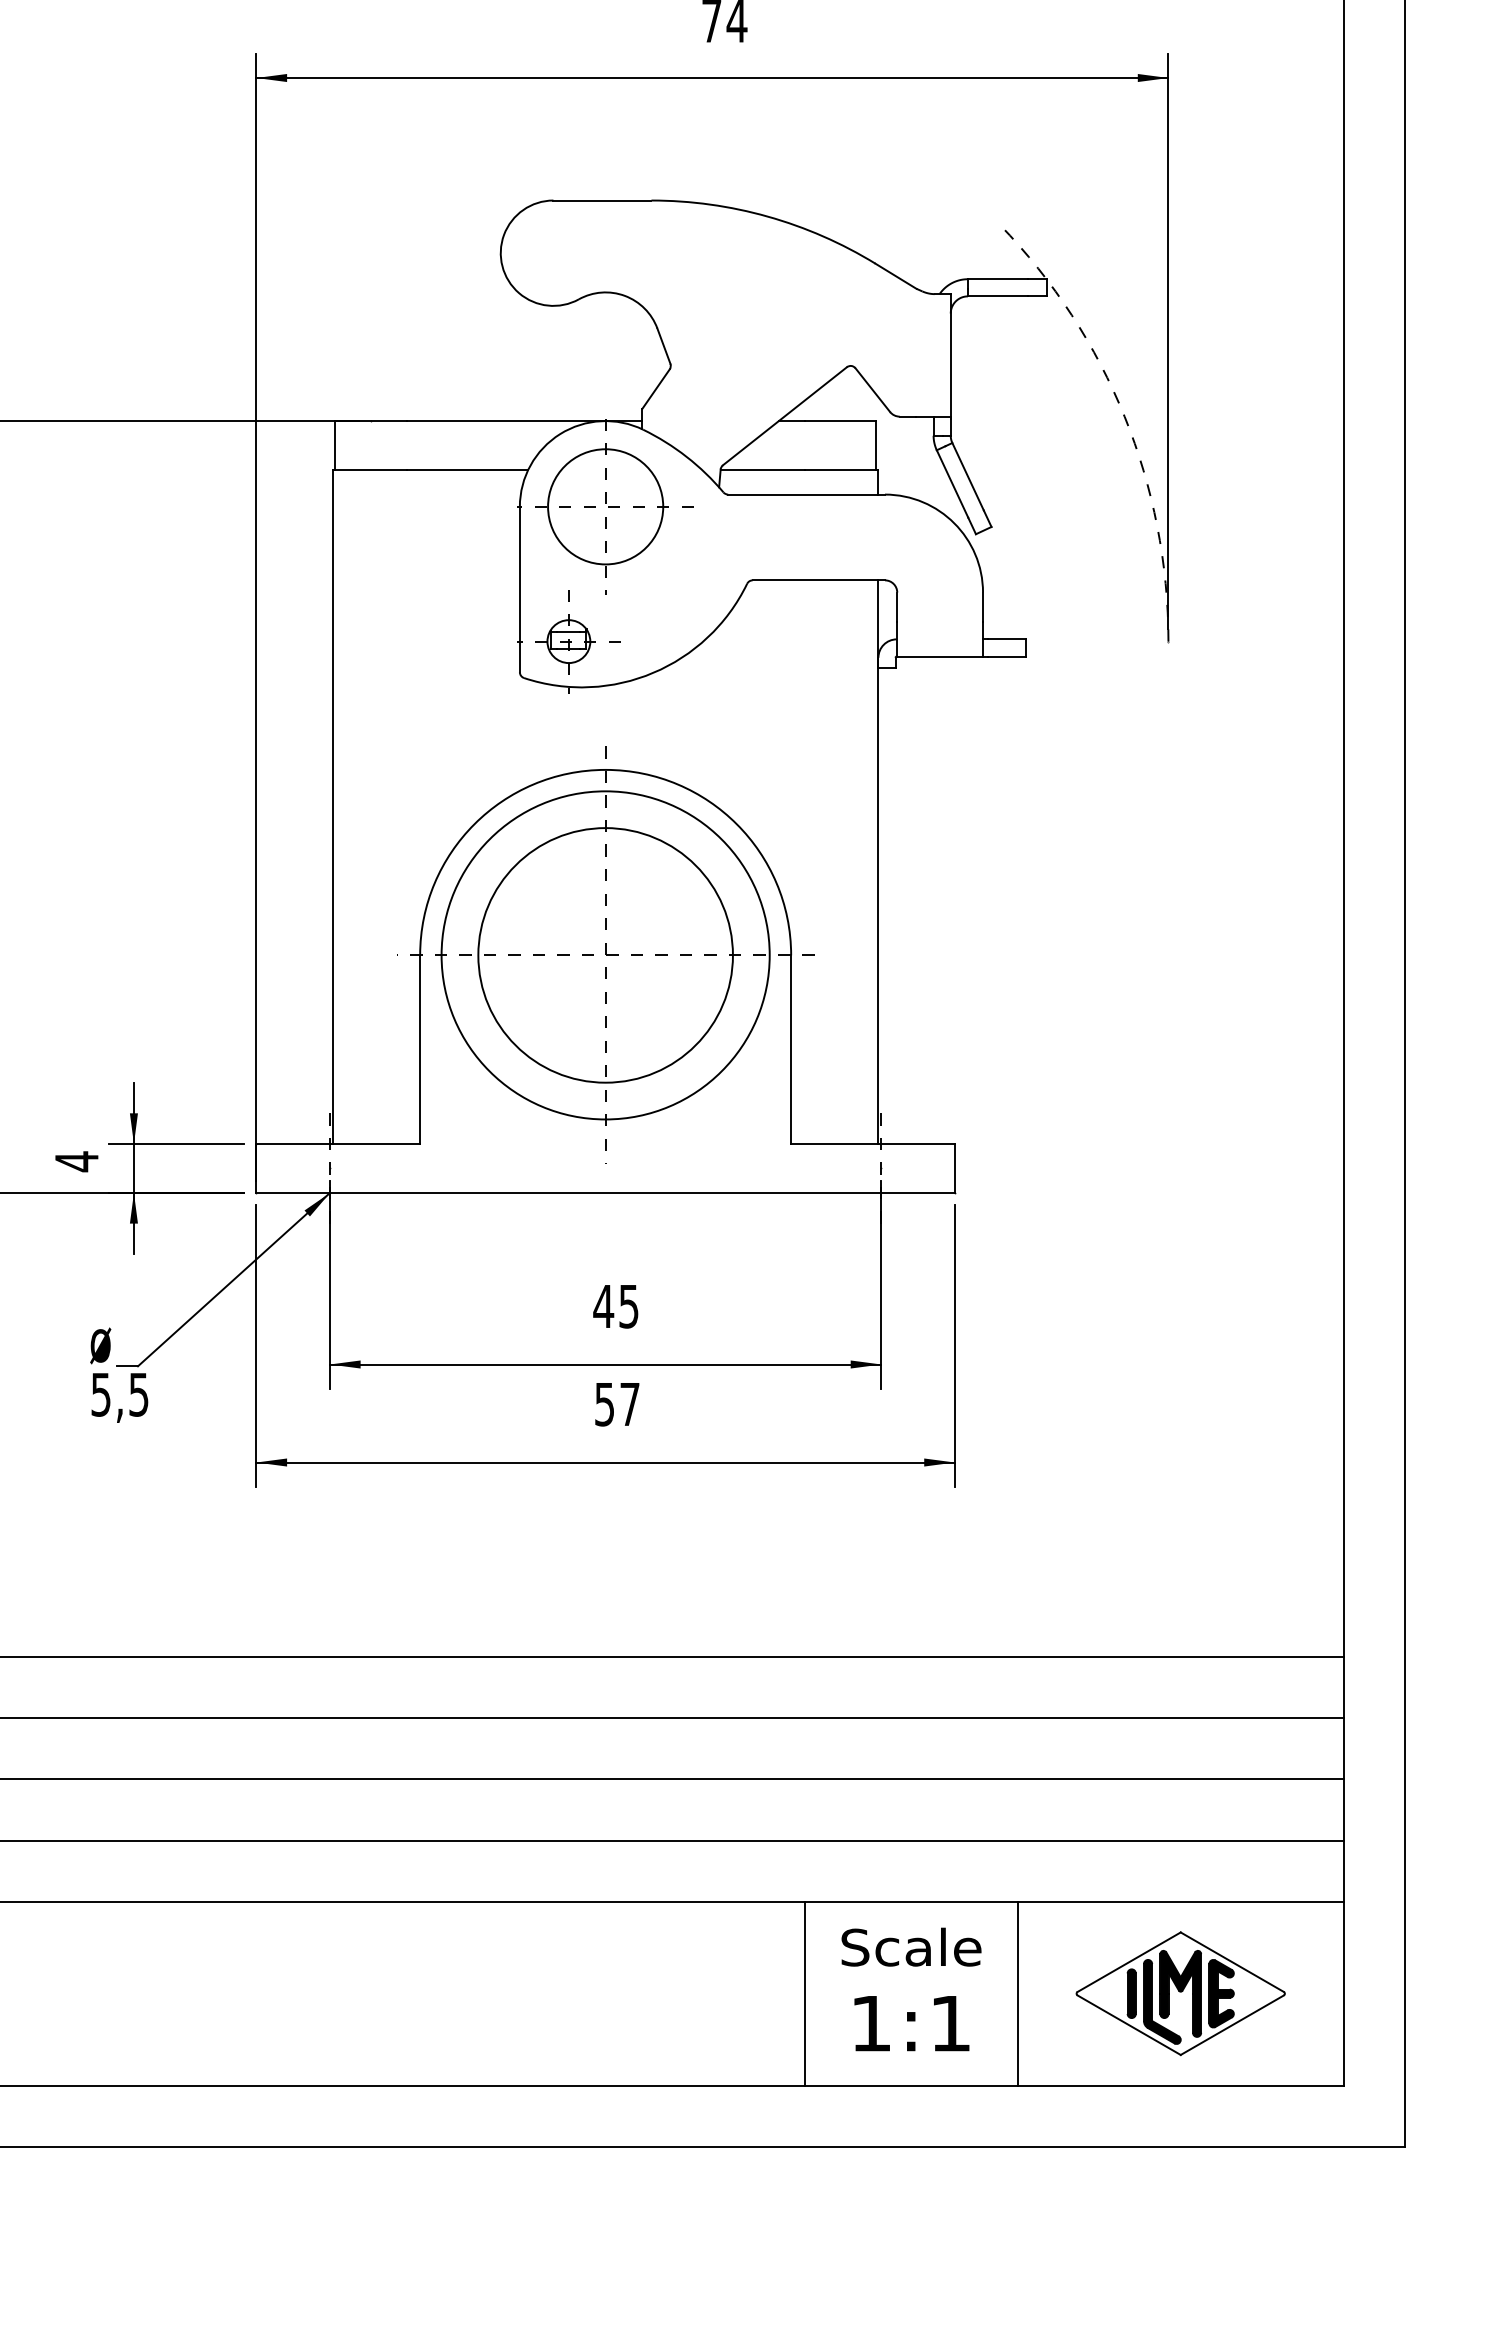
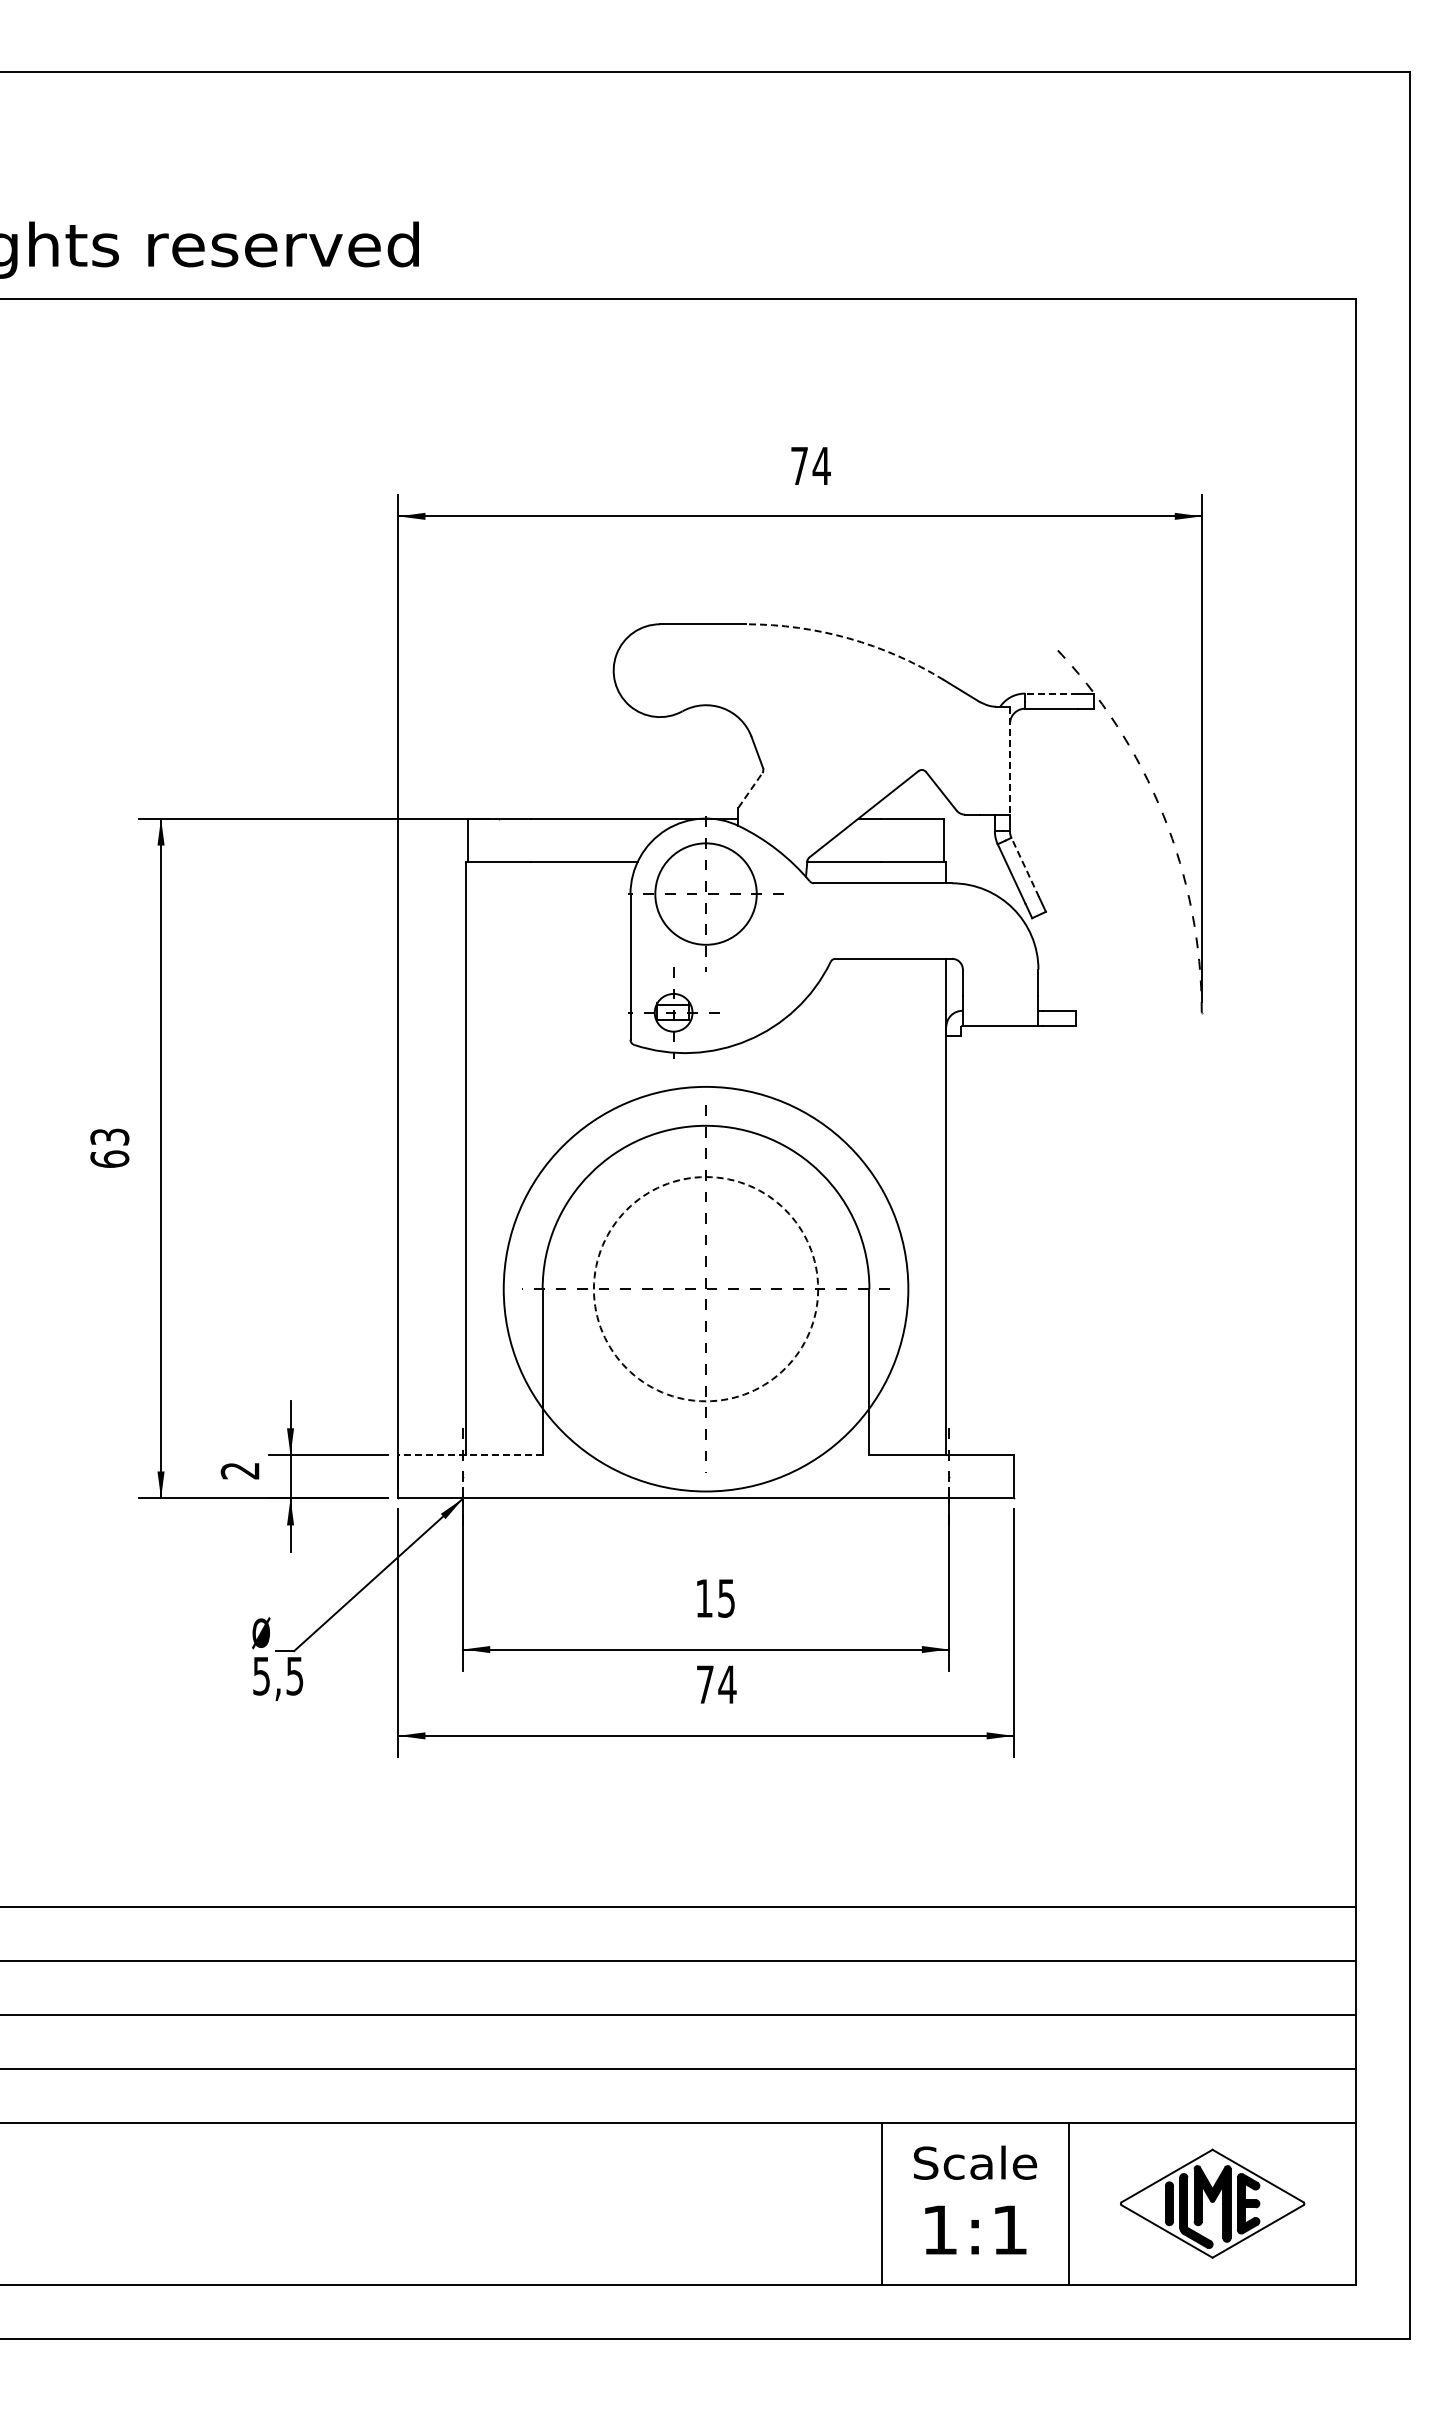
arc: (767, 216) -> (848, 638), solid -> dashed
line: (997, 279) -> (1051, 693), solid -> dashed
line: (951, 355) -> (1010, 760), solid -> dashed
line: (656, 389) -> (750, 790), solid -> dashed
line: (968, 476) -> (1025, 867), solid -> dashed
circle: (605, 954) -> (705, 1288), size x1.4
circle: (605, 955) -> (705, 1289), solid -> dashed
line: (338, 1144) -> (470, 1455), solid -> dashed
text: (75, 1161) -> (239, 1470), 4 -> 2
text: (603, 1306) -> (704, 1598), 45 -> 15
text: (617, 1404) -> (716, 1684), 57 -> 74

